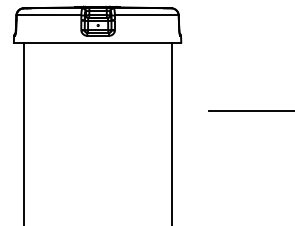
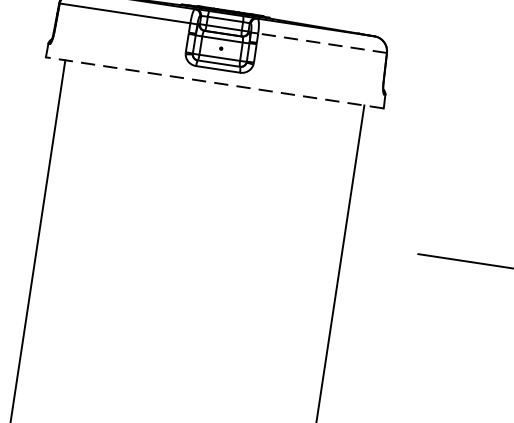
line: (146, 15) -> (321, 43), solid -> dashed
line: (97, 42) -> (214, 82), solid -> dashed

